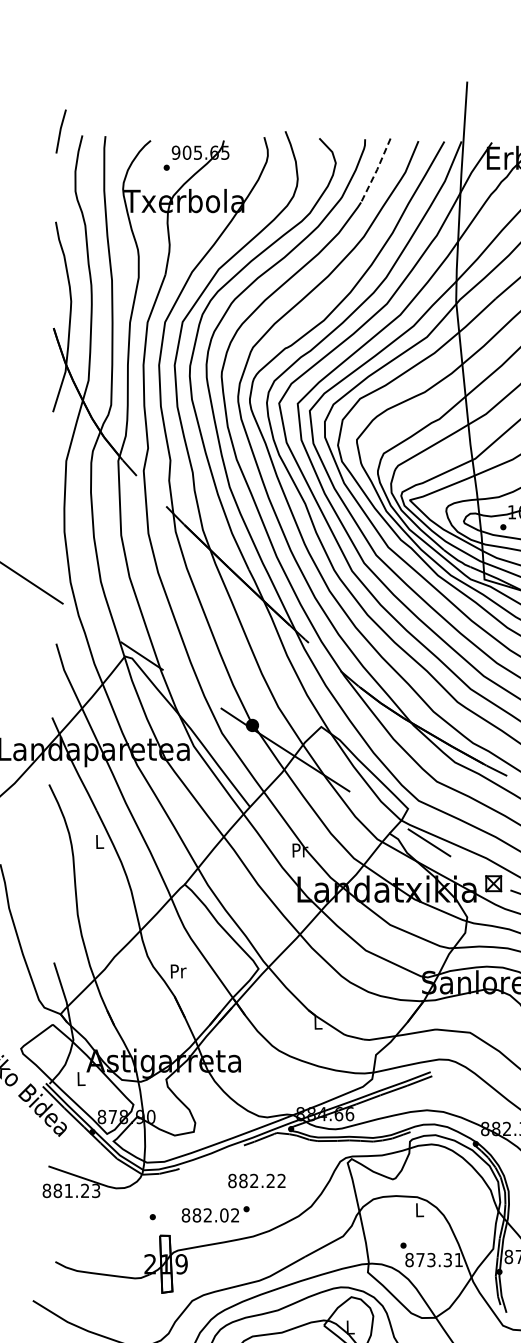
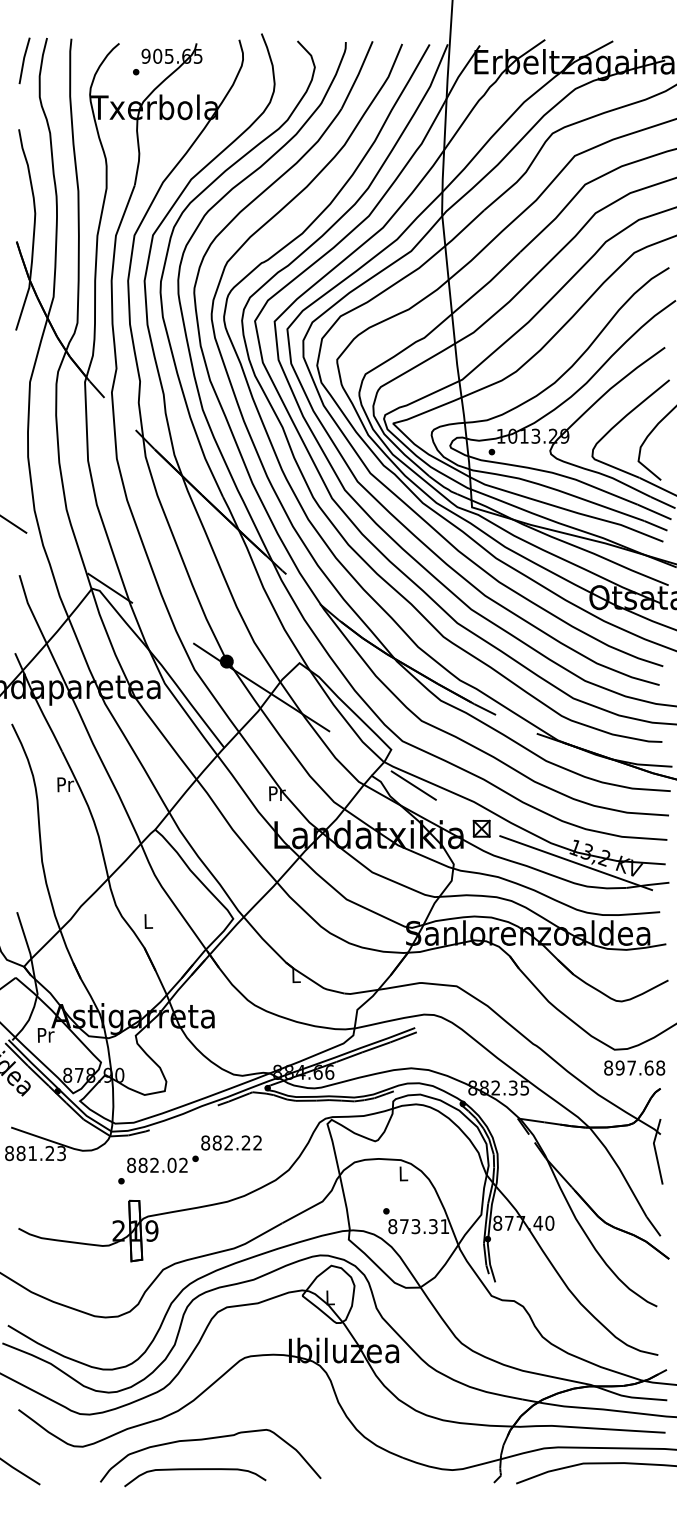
line: (61, 131) -> (24, 60), moved
line: (377, 170) -> (358, 75), dashed -> solid
text: (99, 841) -> (65, 784), L -> Pr
text: (178, 971) -> (148, 921), Pr -> L
text: (80, 1079) -> (45, 1035), L -> Pr
text: (215, 1213) -> (162, 1163), moved

